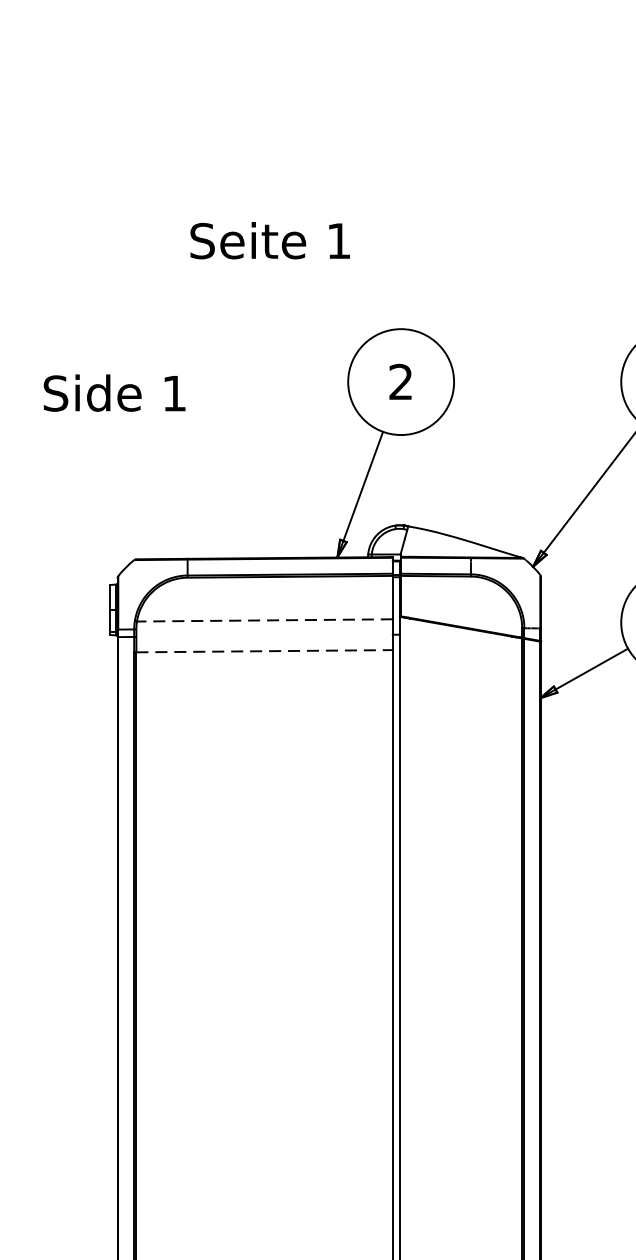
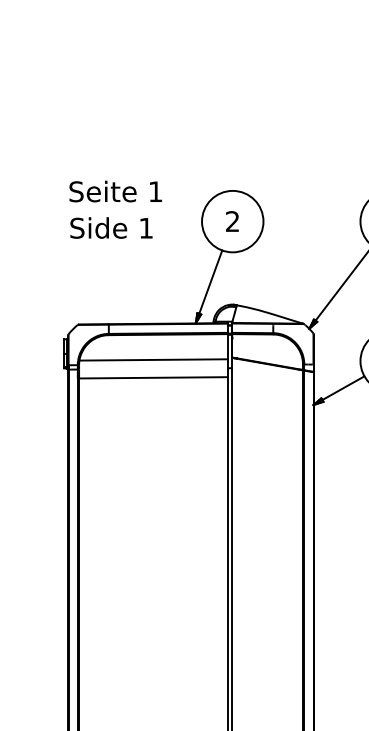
text: (269, 240) -> (115, 191), moved
text: (114, 392) -> (111, 227), moved
line: (264, 619) -> (153, 359), dashed -> solid
line: (266, 650) -> (154, 377), dashed -> solid

